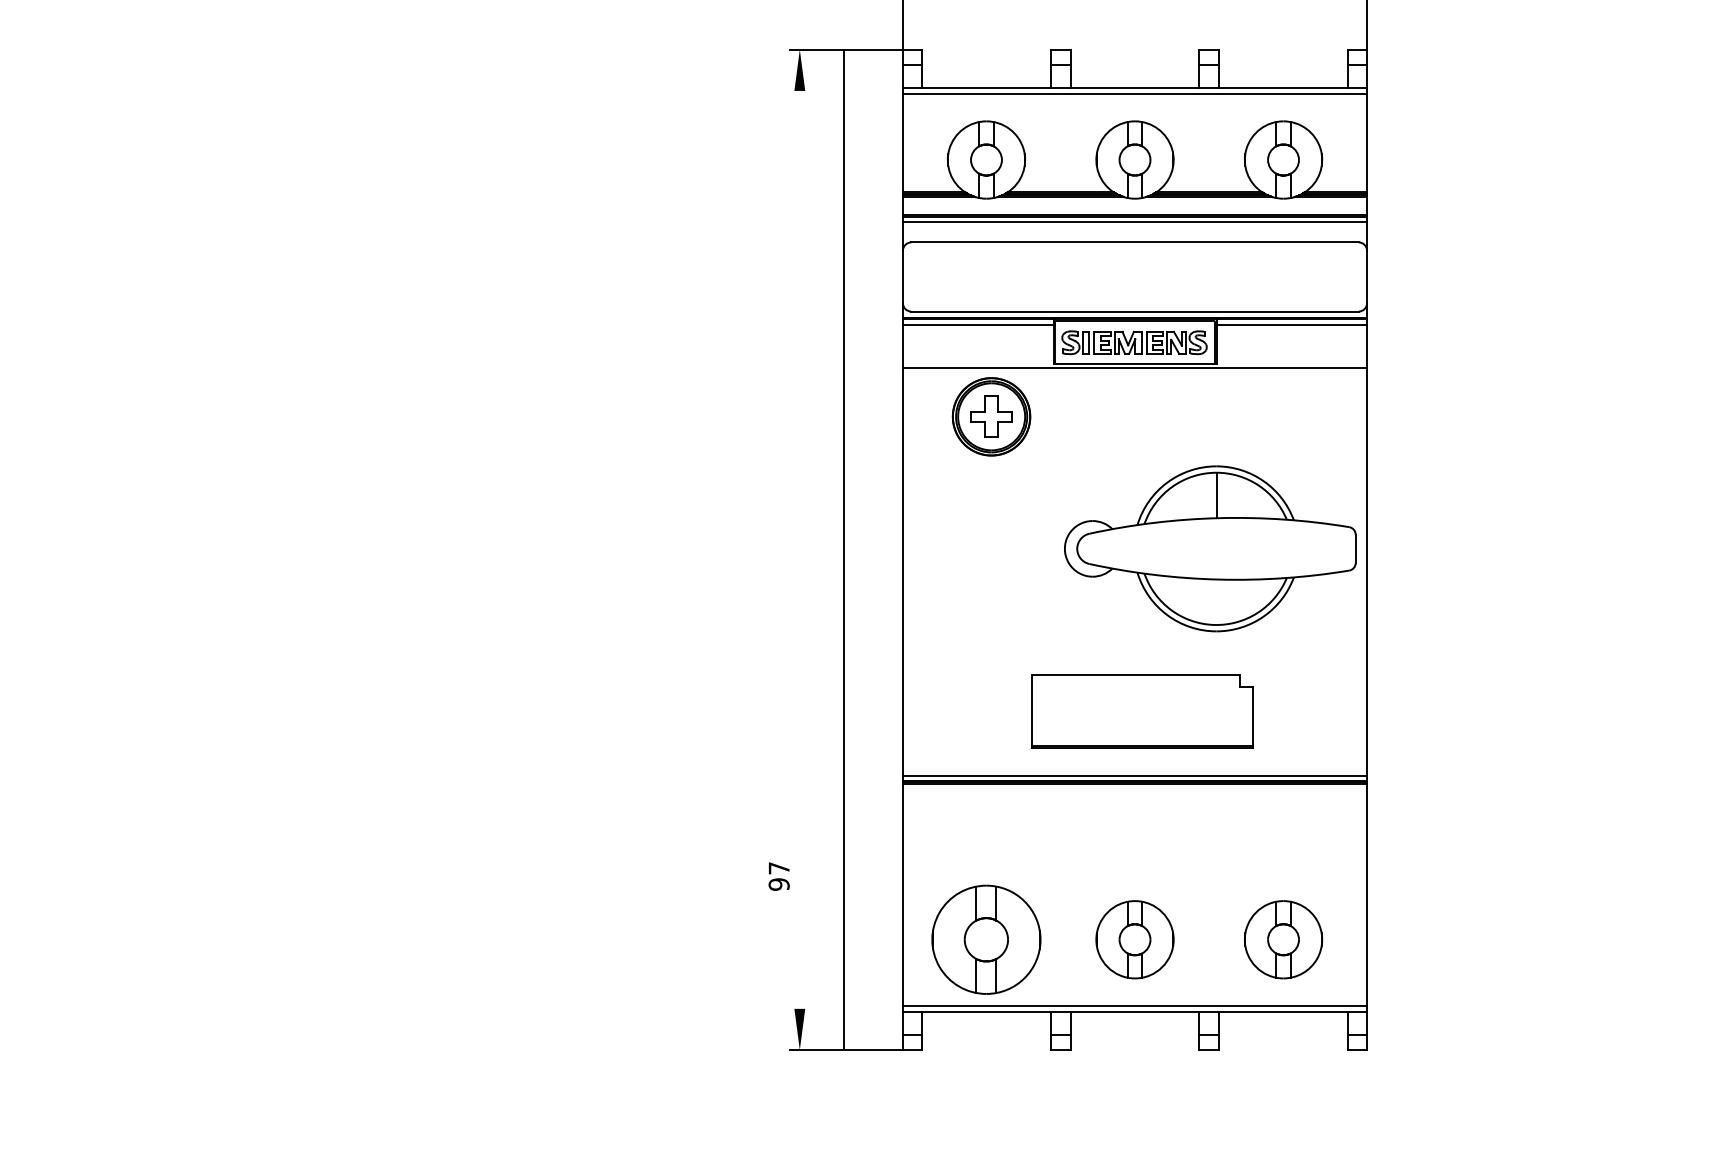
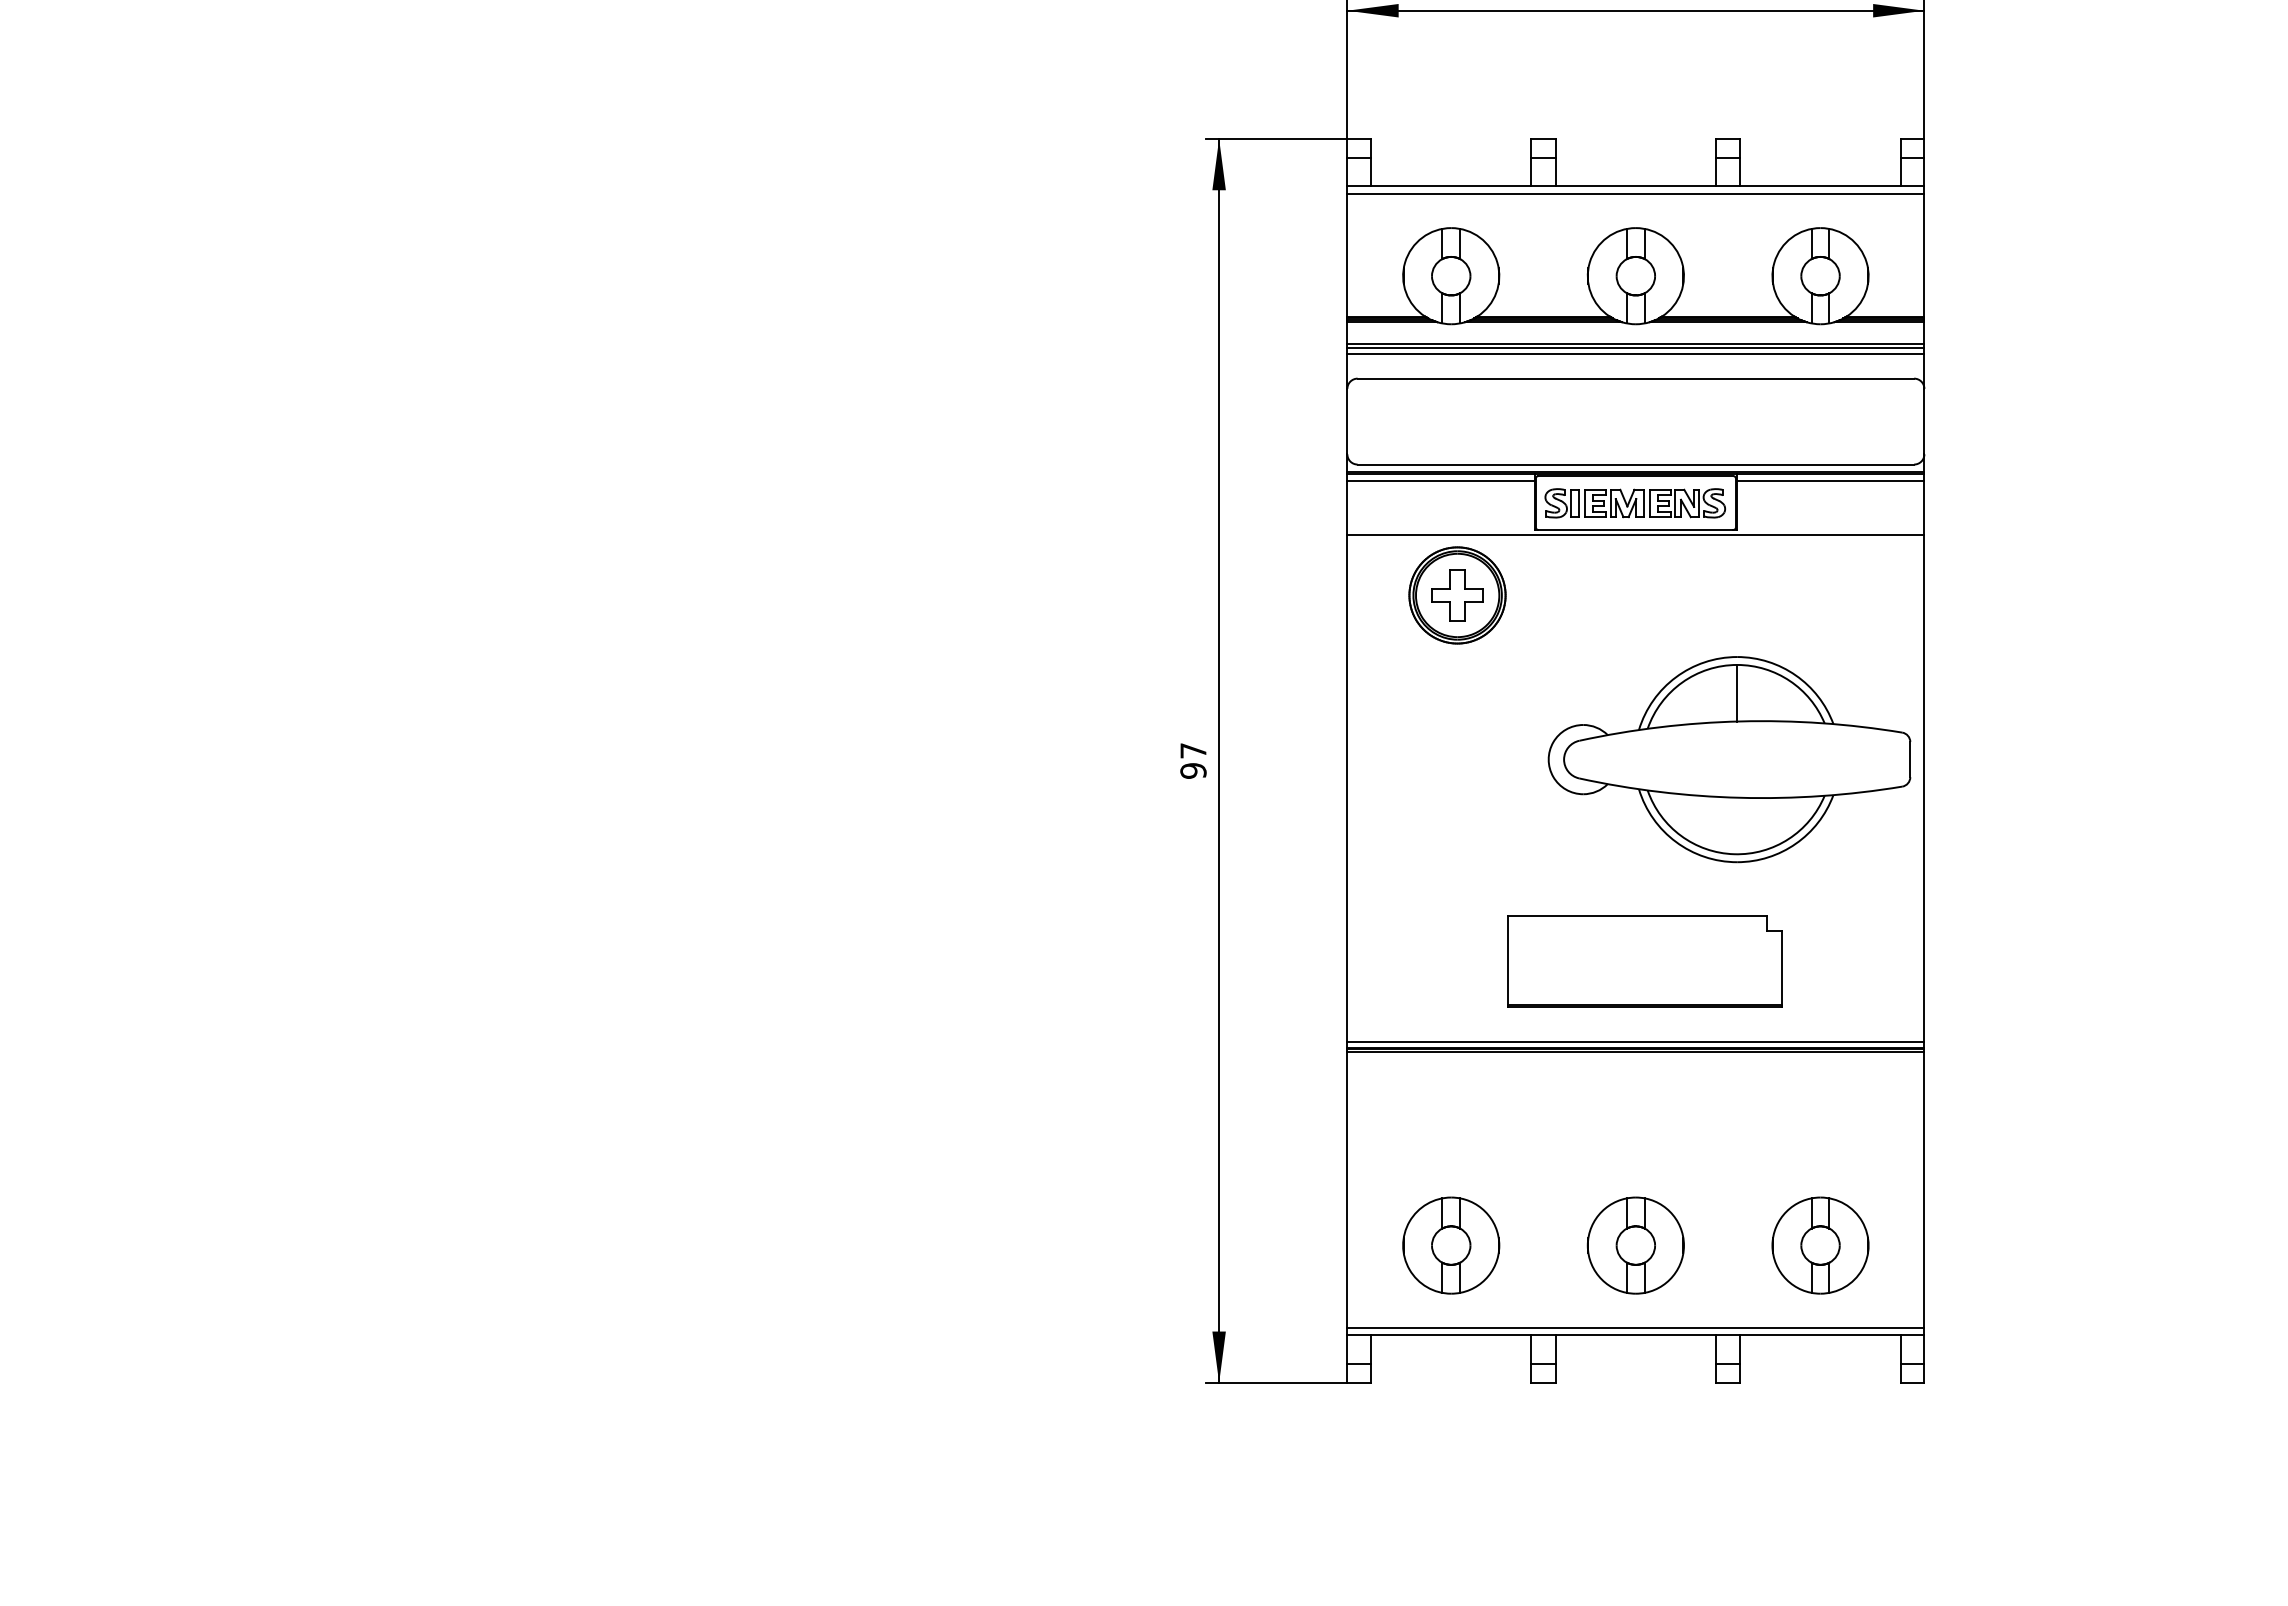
line: (844, 549) -> (1219, 760), moved
text: (779, 876) -> (1193, 760), moved
part: (986, 939) -> (1451, 1245), size x0.71

